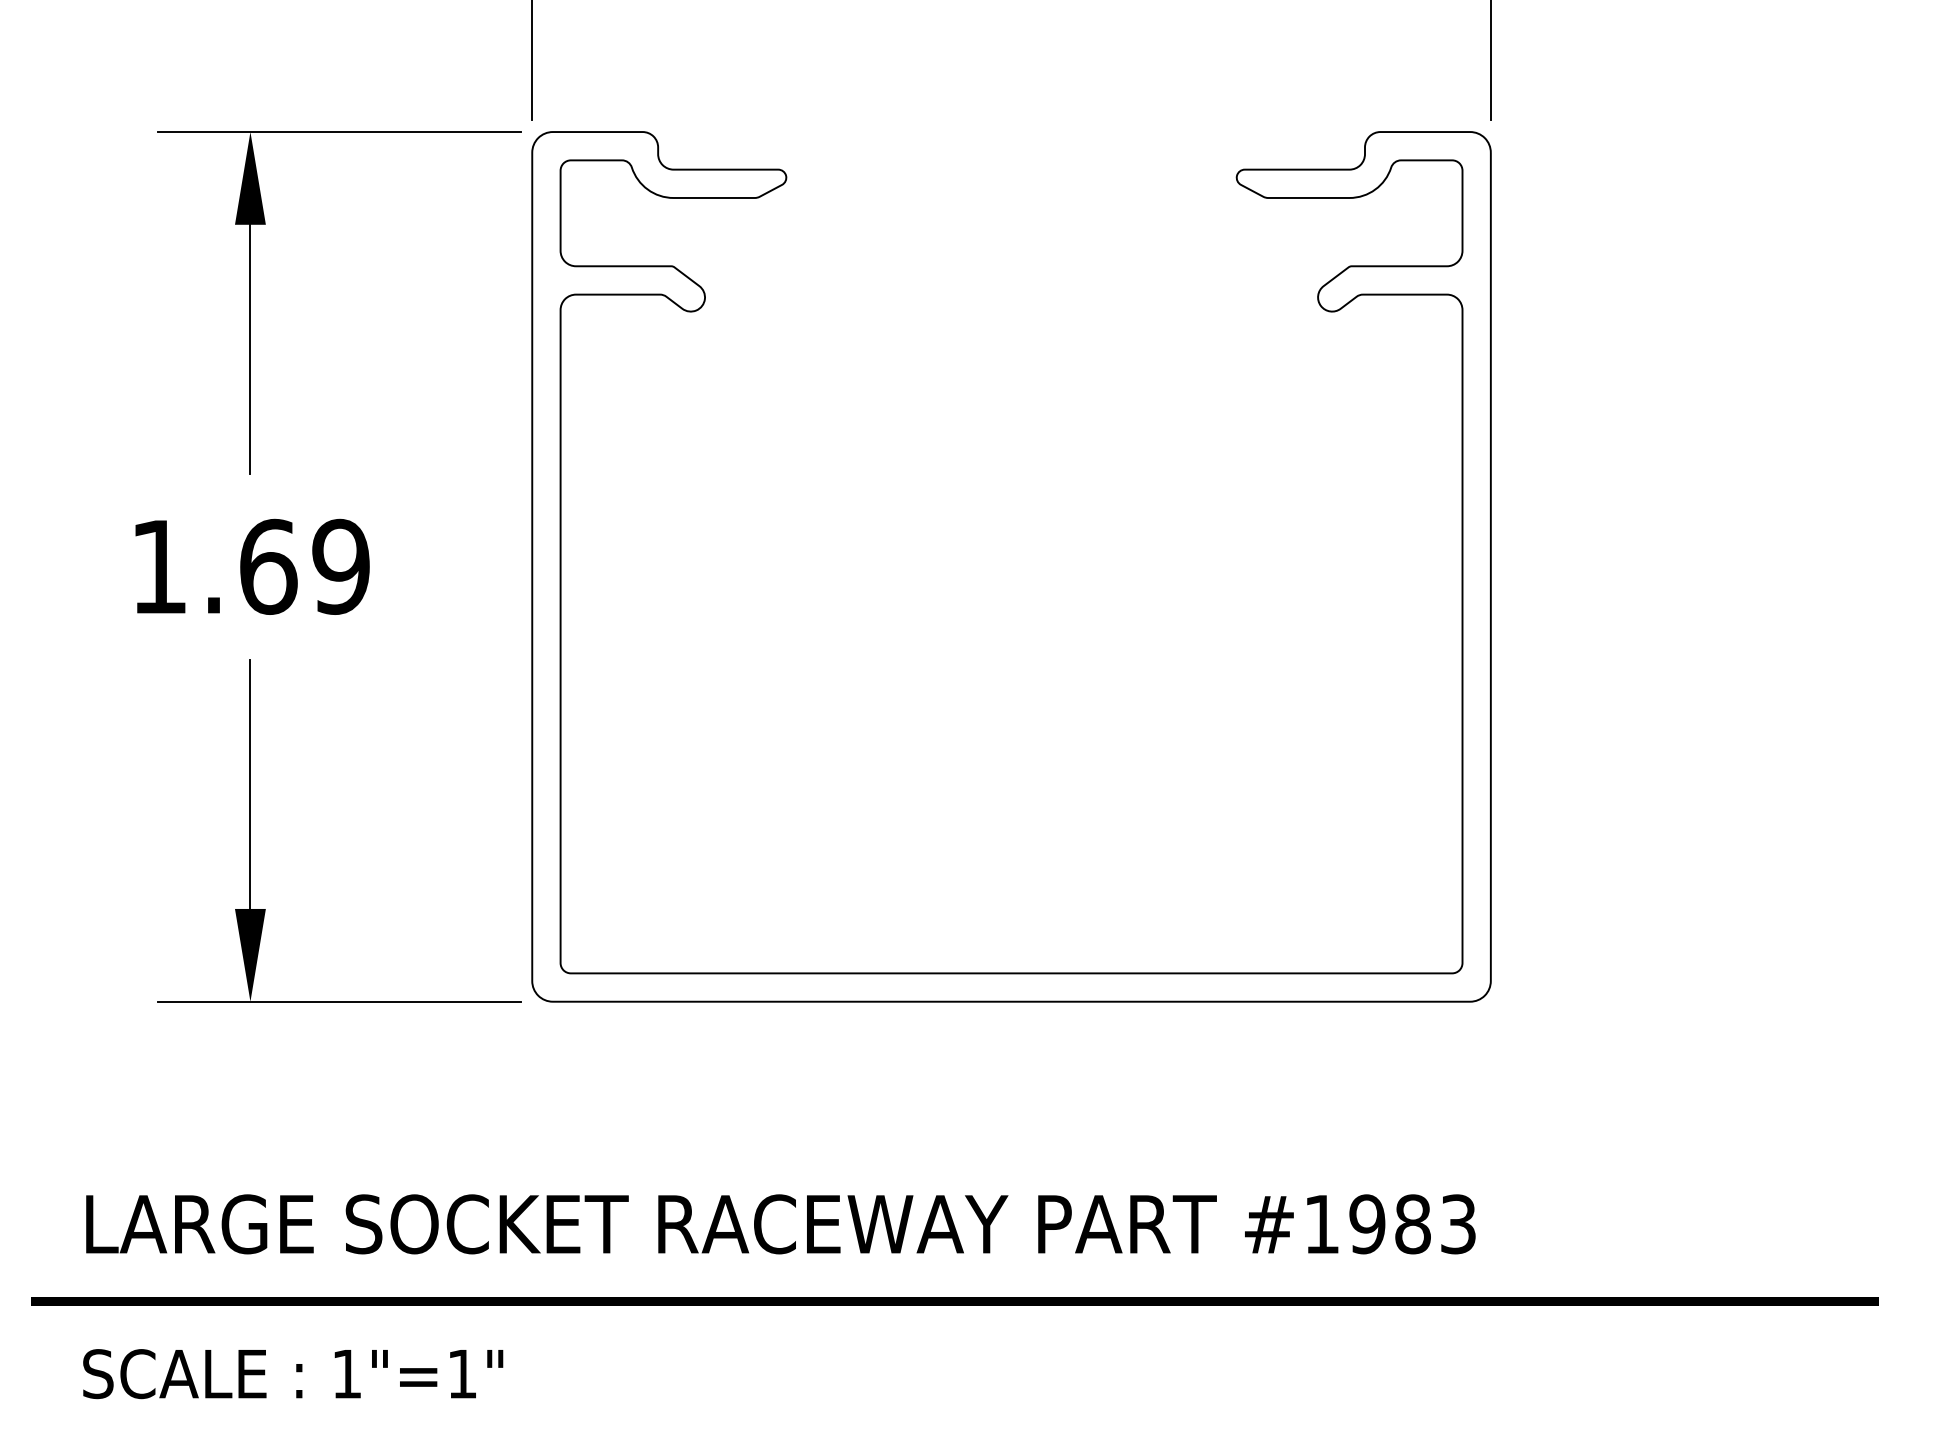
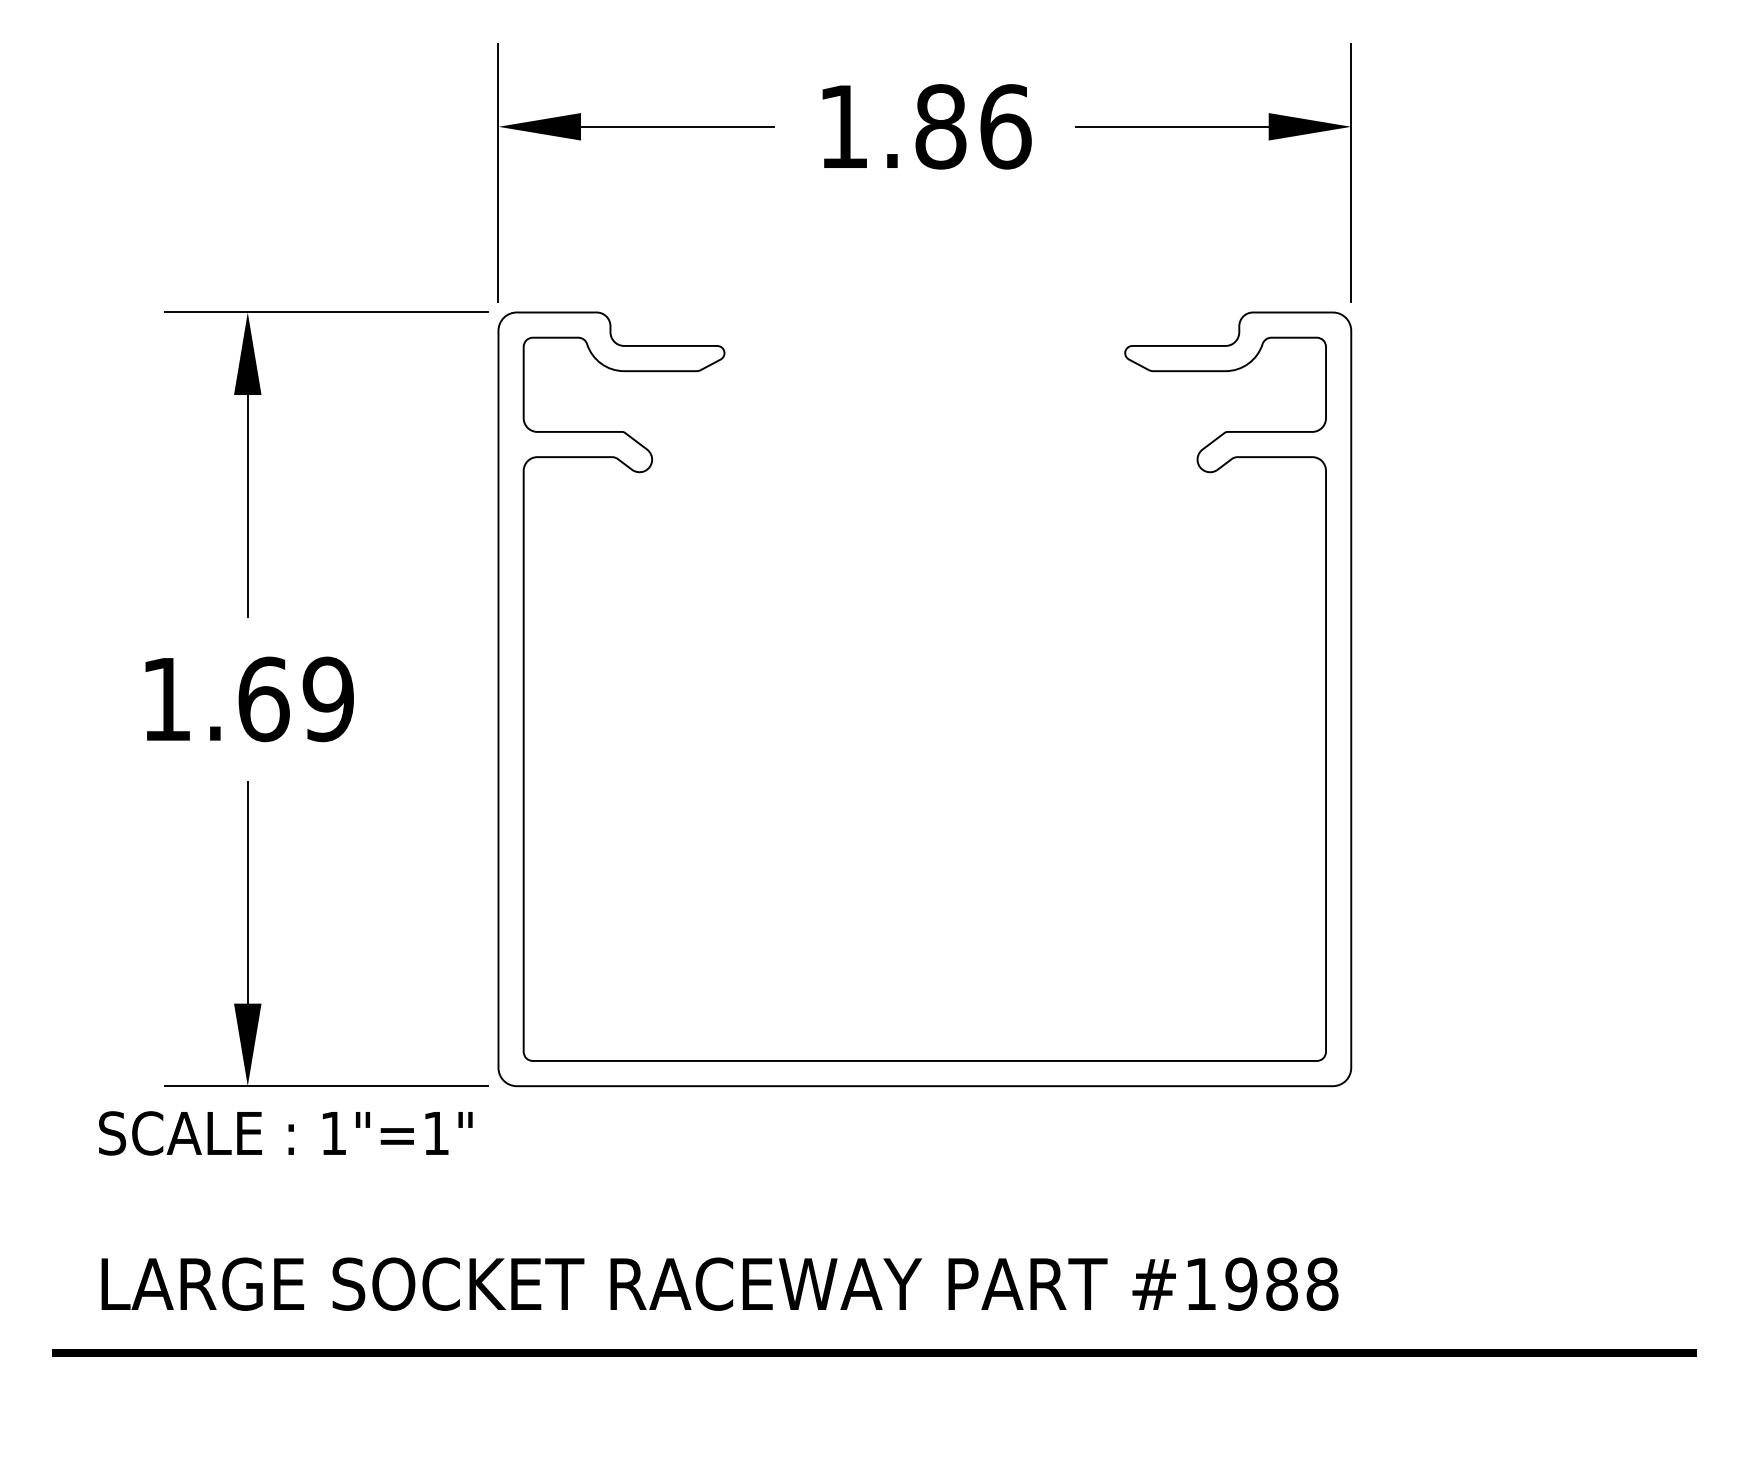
text: (1458, 1223) -> (1322, 1283), #1983 -> #1988
text: (292, 1374) -> (285, 1133), moved

